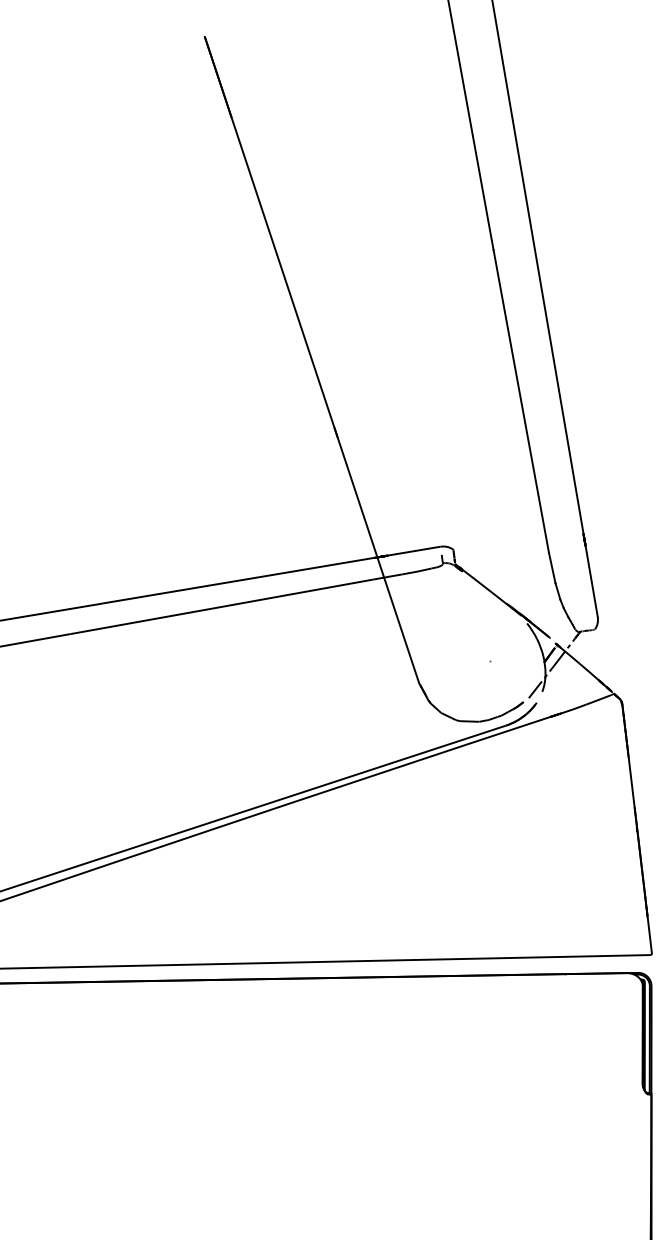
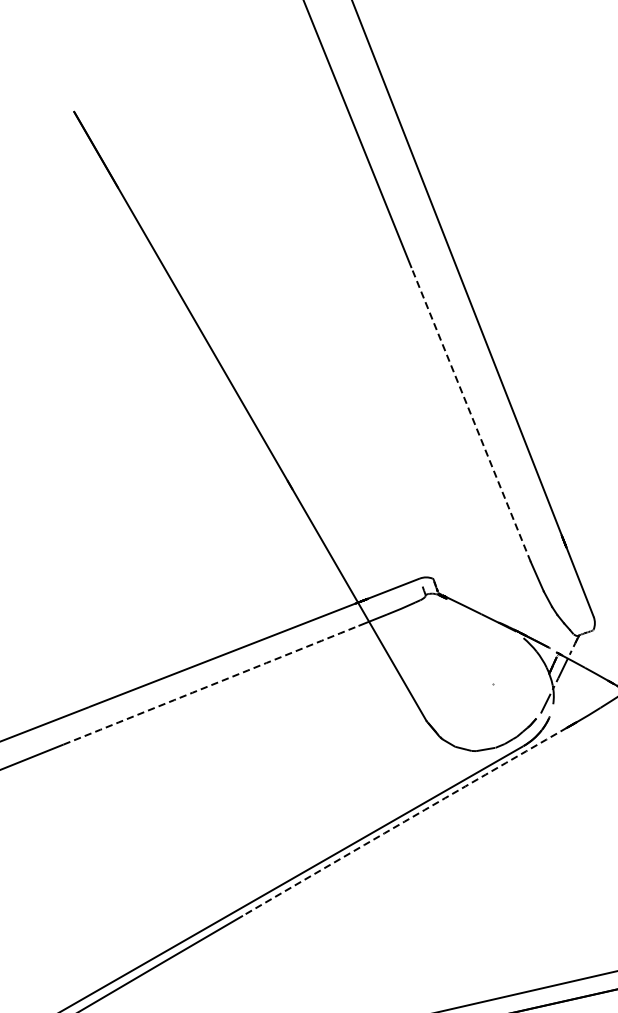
line: (521, 401) -> (471, 414), solid -> dashed
arc: (222, 606) -> (211, 684), solid -> dashed
arc: (378, 773) -> (404, 821), solid -> dashed

